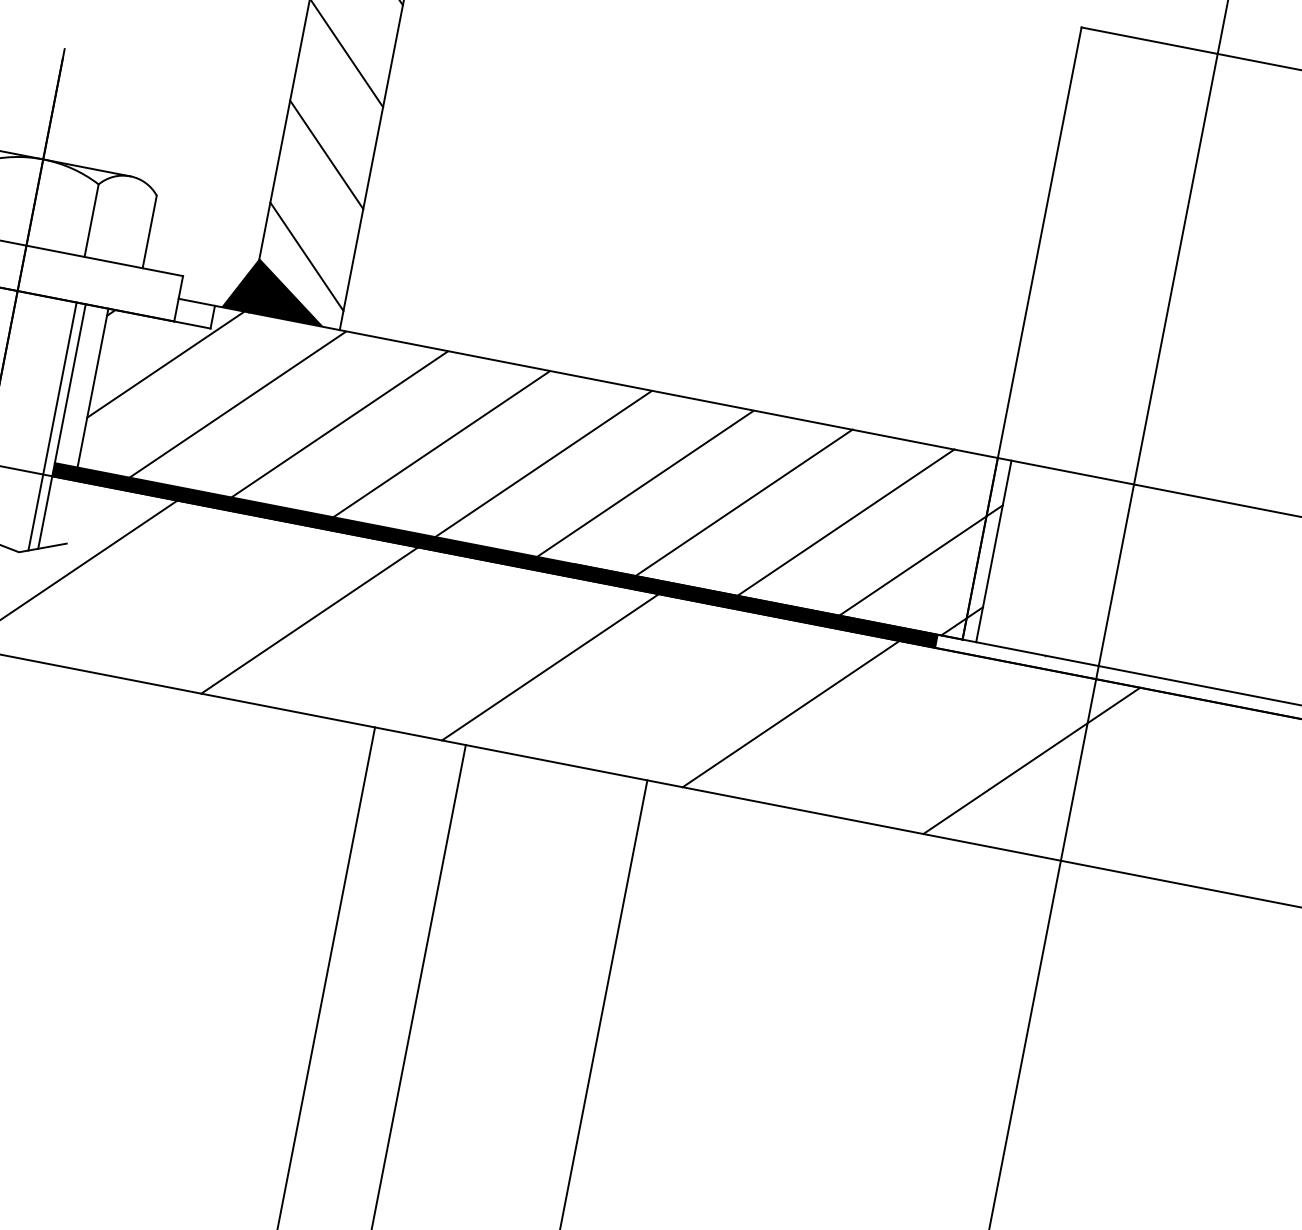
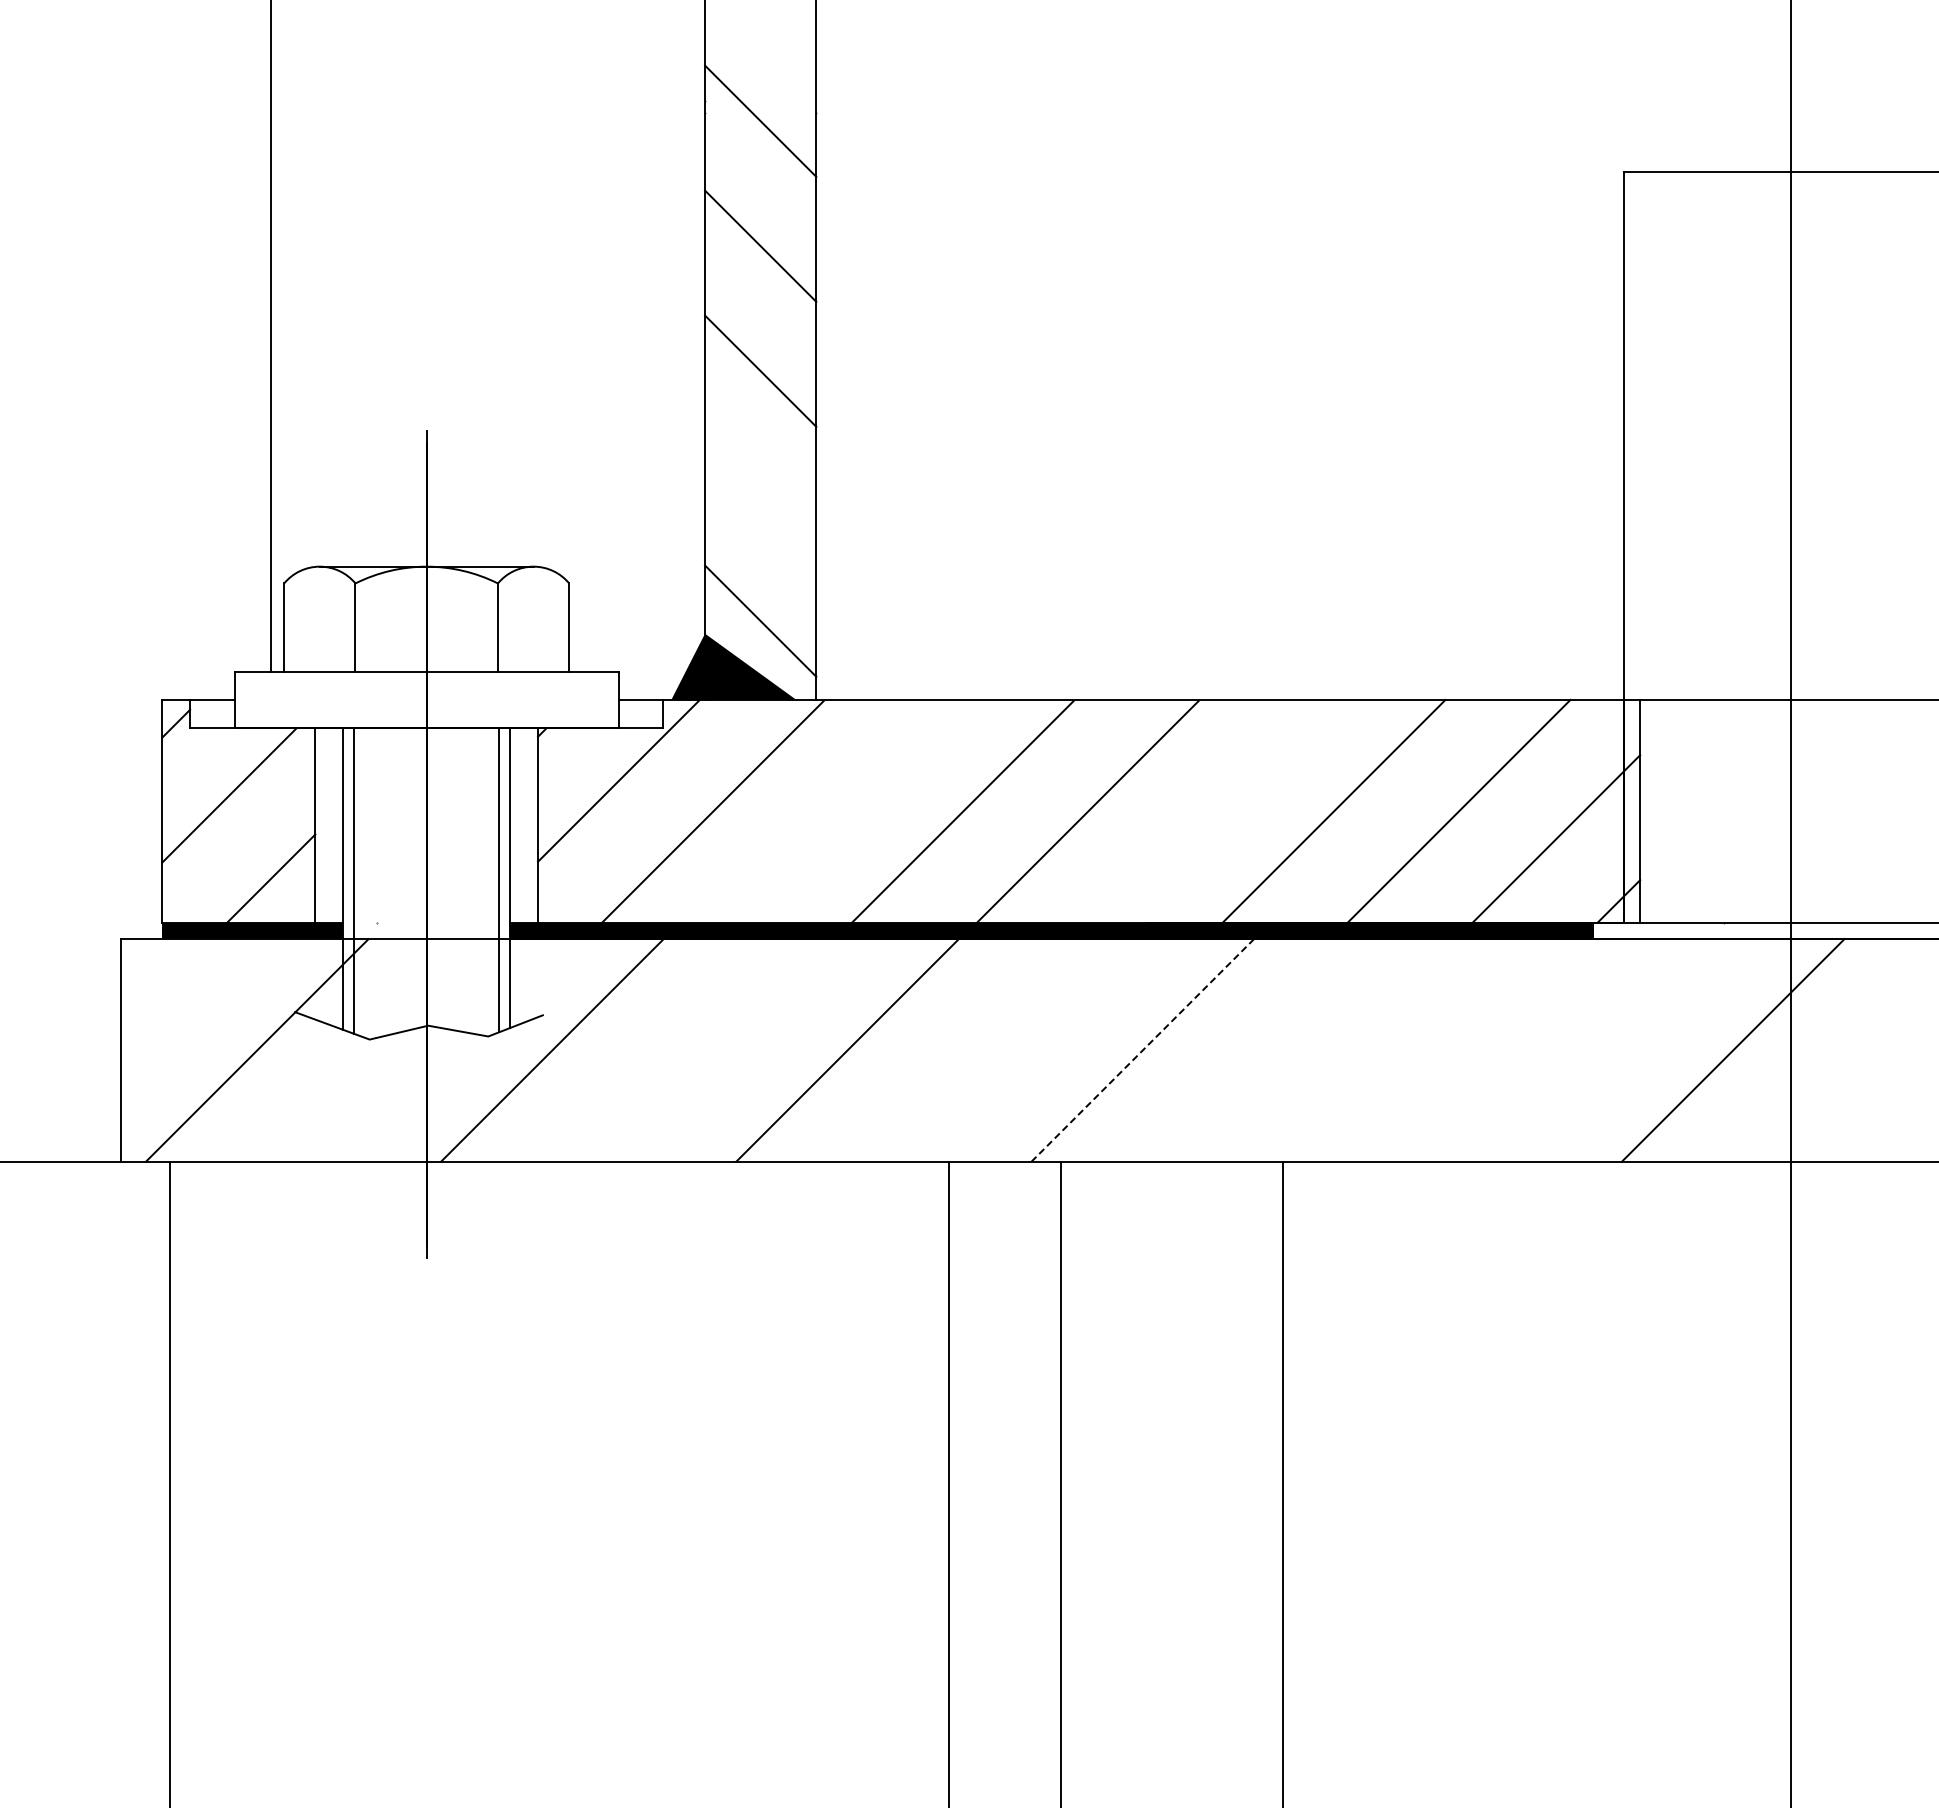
line: (326, 154) -> (760, 495), removed
line: (339, 424) -> (837, 812), removed
line: (644, 484) -> (1211, 812), removed
line: (550, 667) -> (1143, 1050), solid -> dashed
line: (790, 714) -> (1437, 1050), removed

